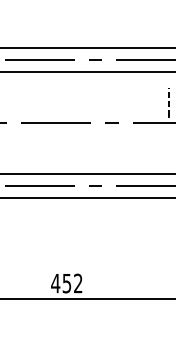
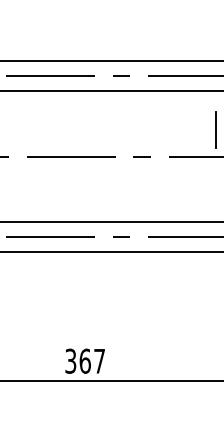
line: (169, 100) -> (215, 128), dashed -> solid
text: (66, 282) -> (84, 360), 452 -> 367

